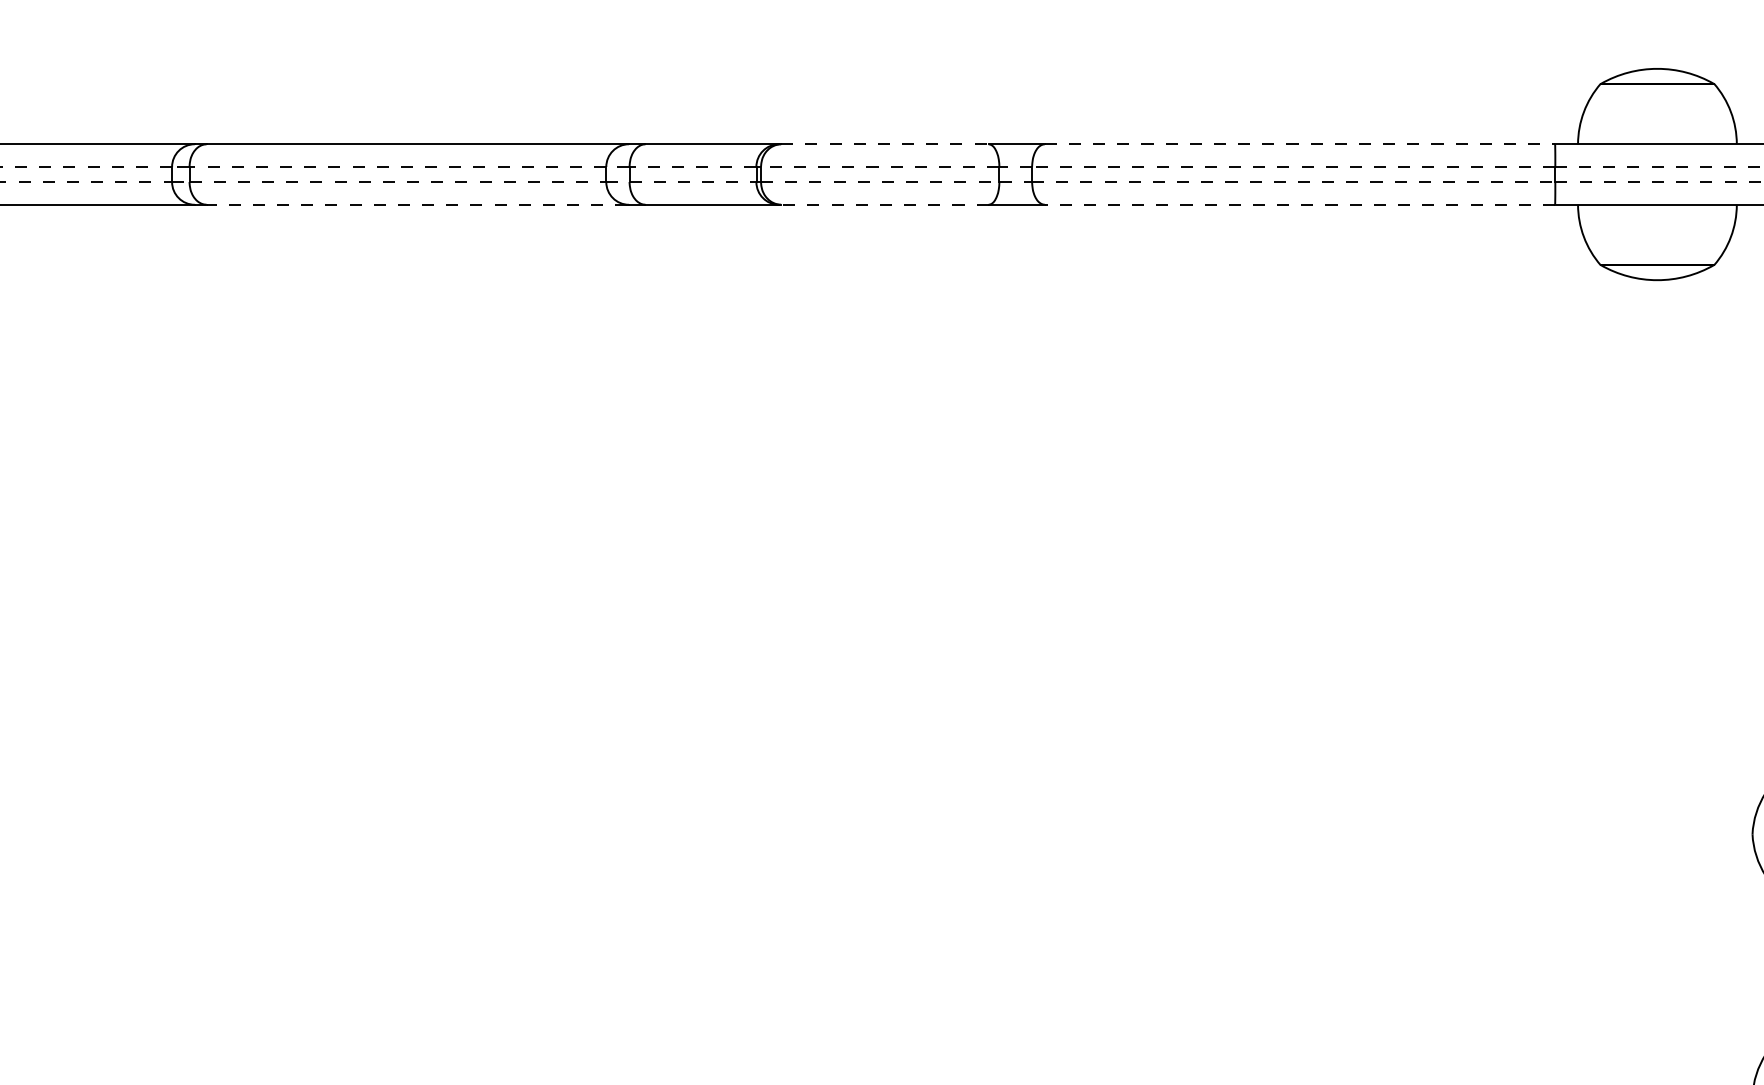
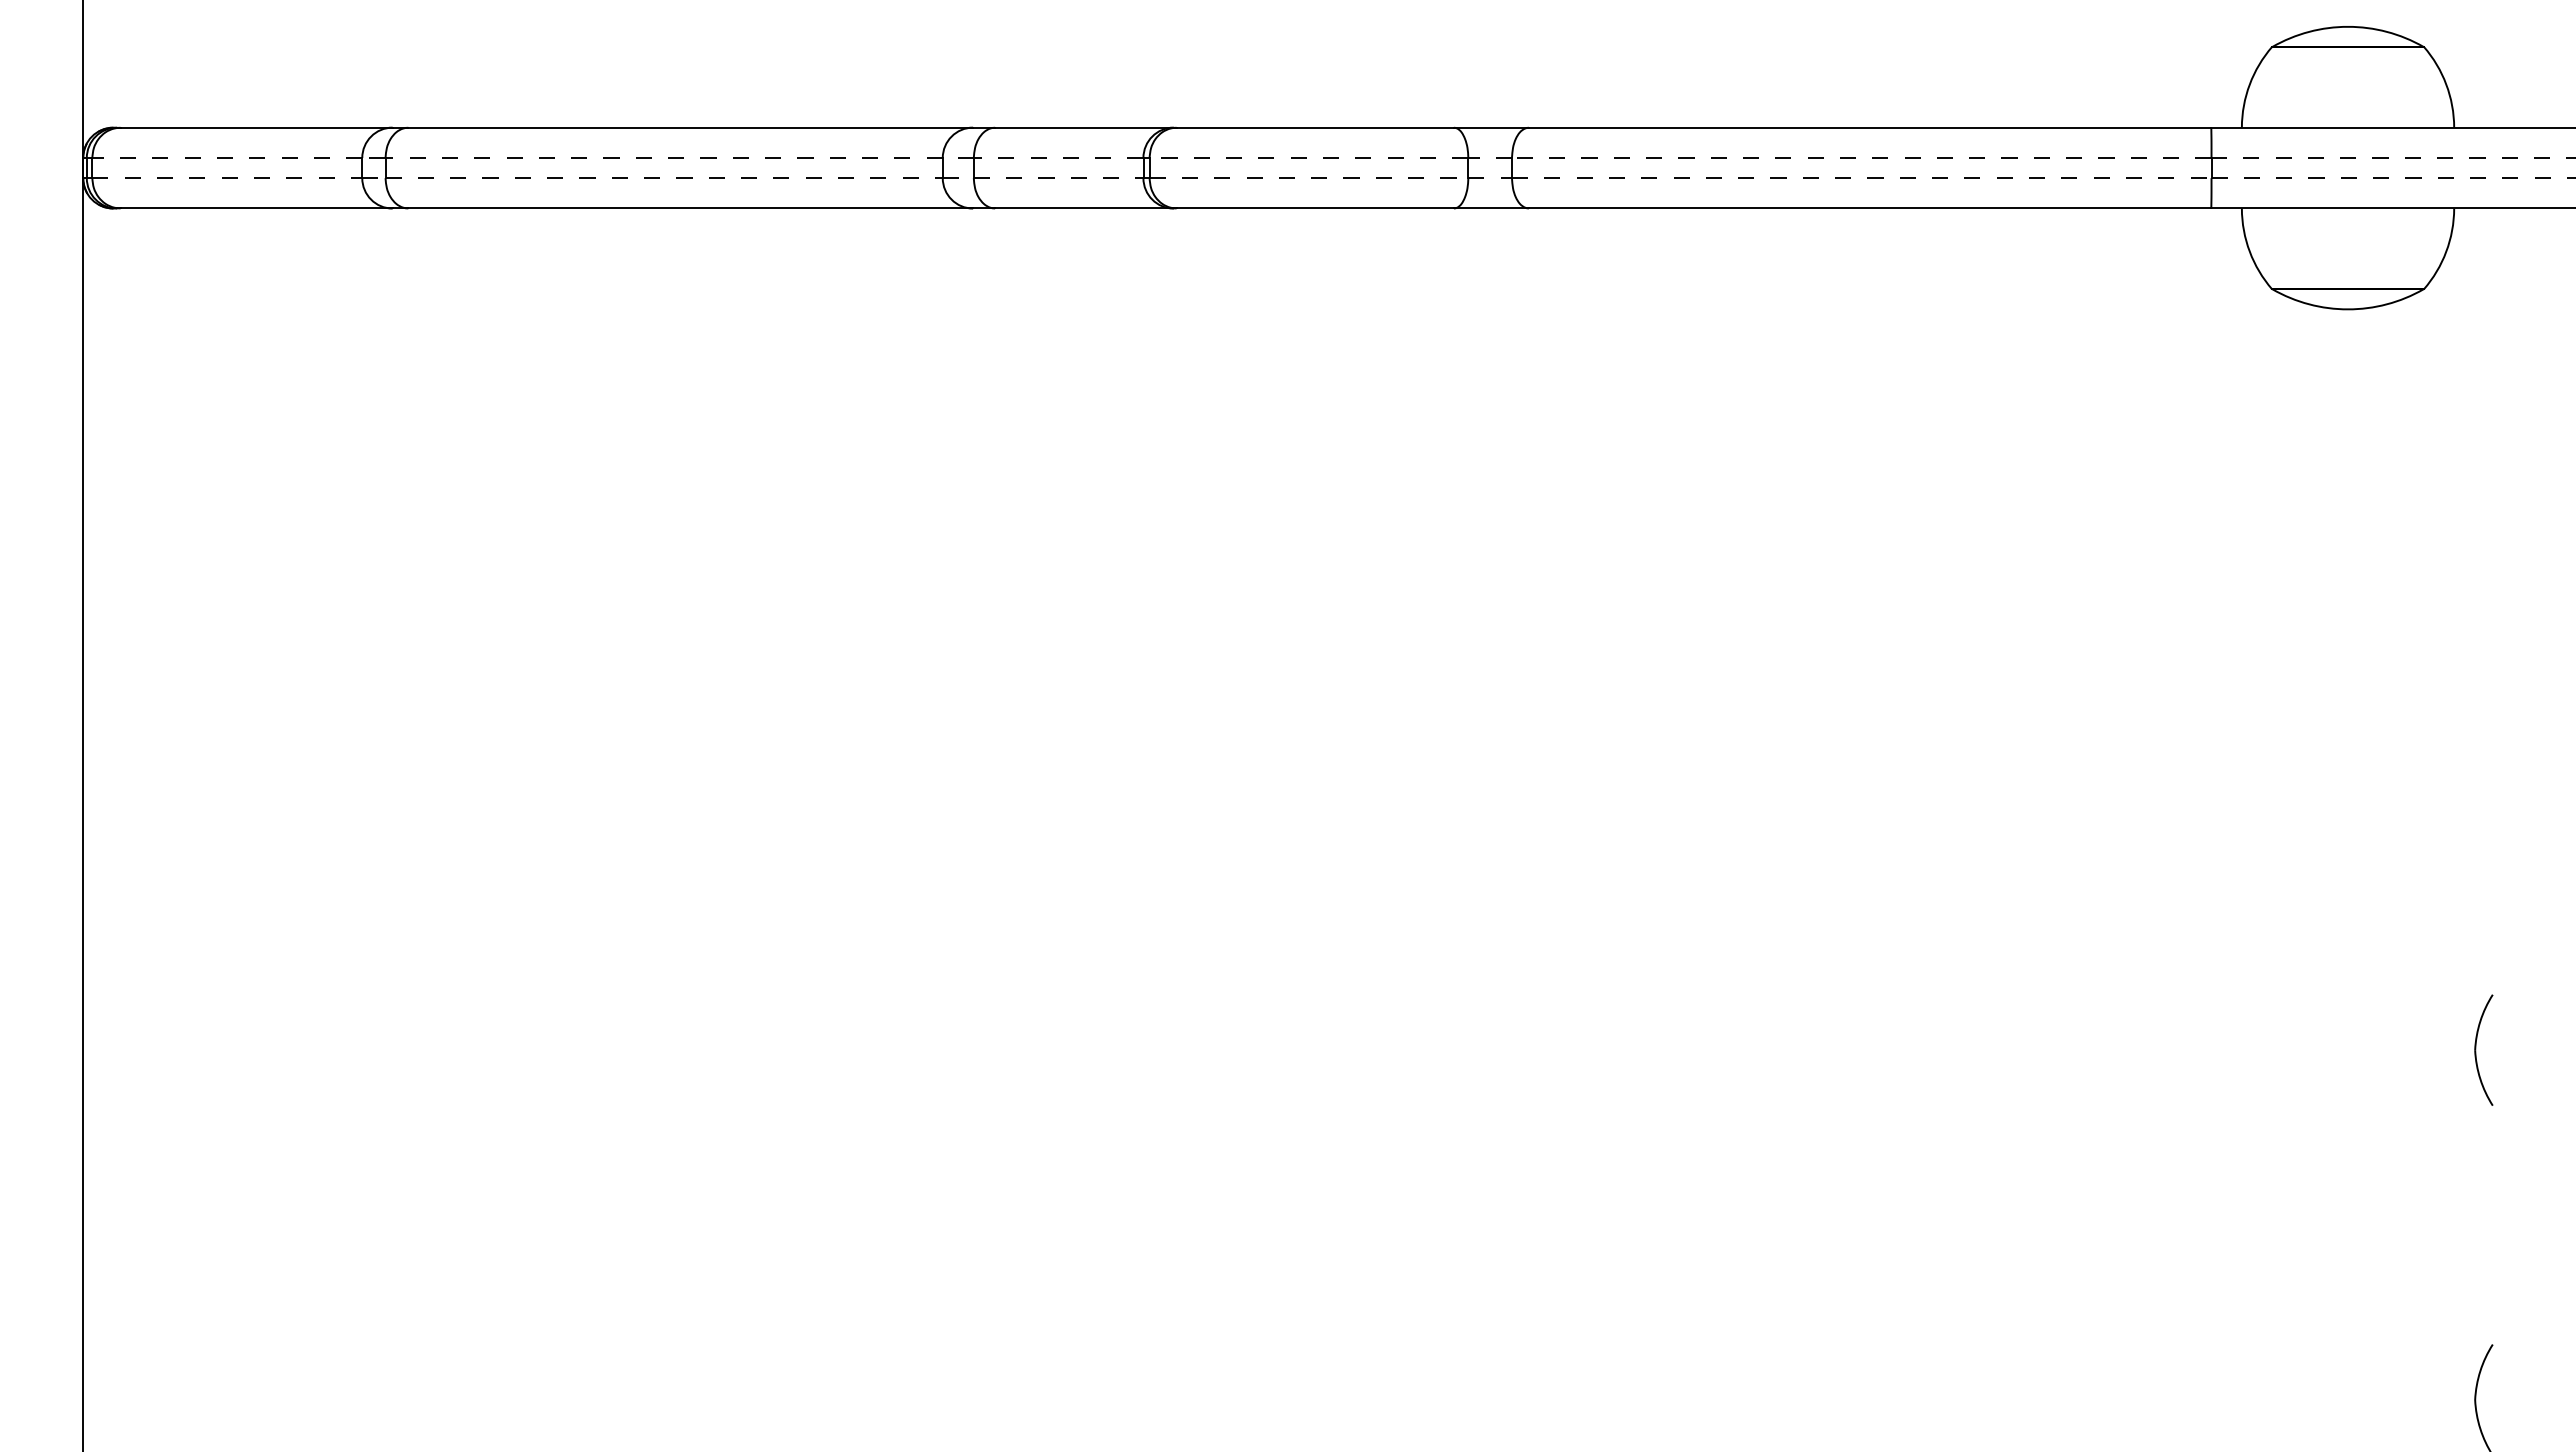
line: (885, 144) -> (1315, 127), dashed -> solid
line: (1300, 144) -> (1870, 127), dashed -> solid
line: (416, 204) -> (689, 208), dashed -> solid
line: (885, 204) -> (1315, 208), dashed -> solid
line: (1299, 204) -> (1869, 208), dashed -> solid

